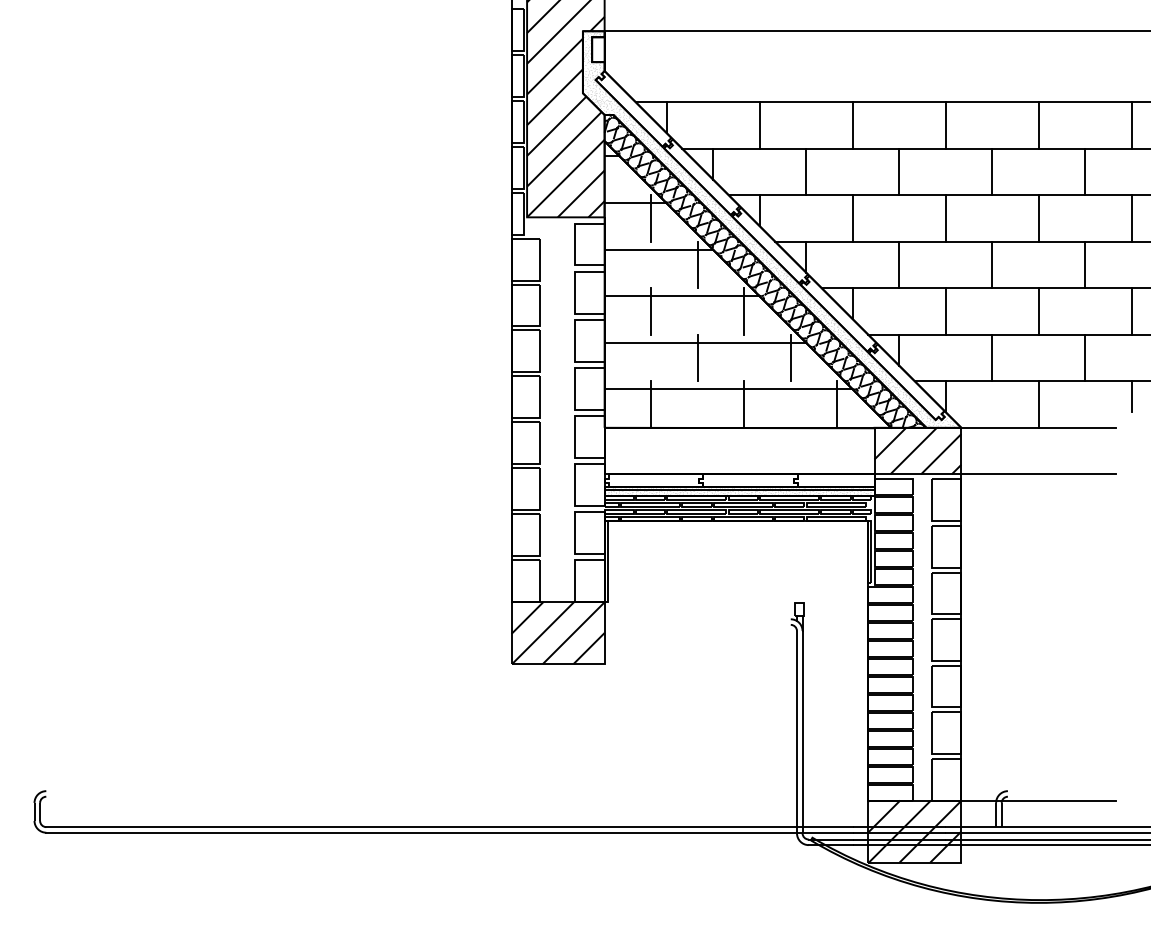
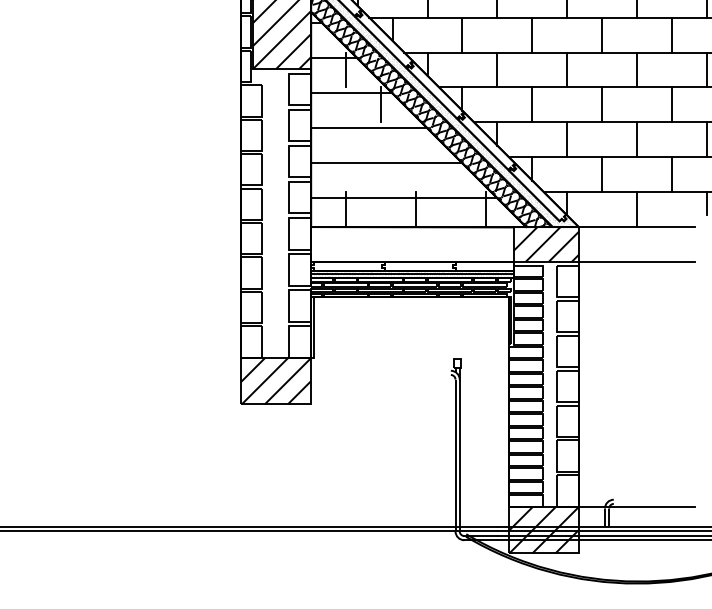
line: (651, 311) -> (346, 139), removed
line: (744, 311) -> (416, 139), removed
line: (697, 357) -> (380, 174), removed
line: (790, 357) -> (450, 174), removed

